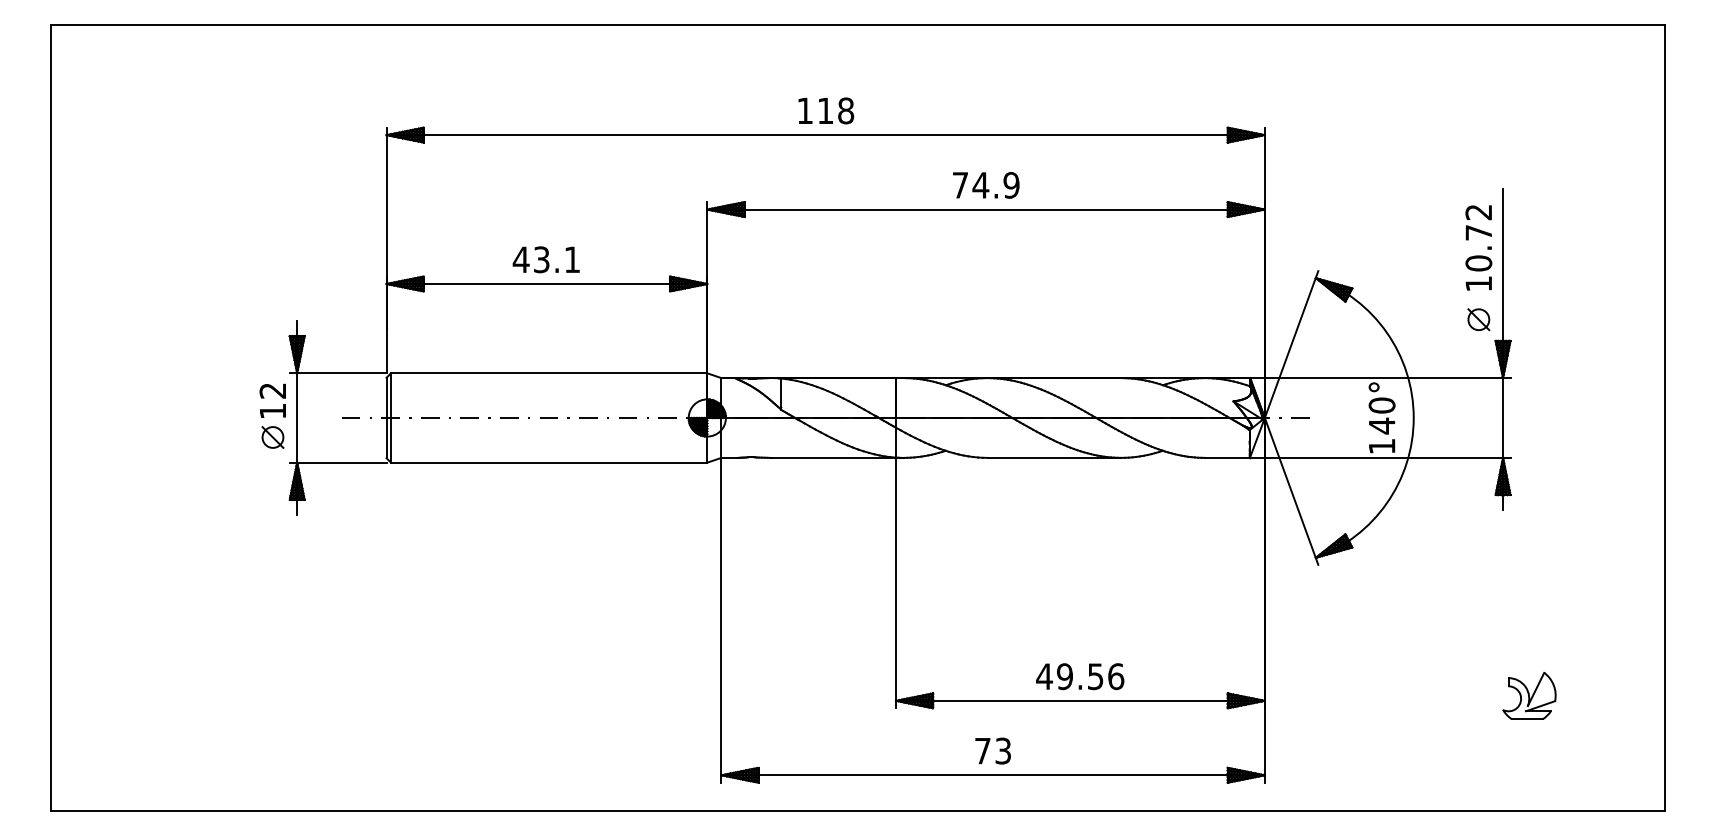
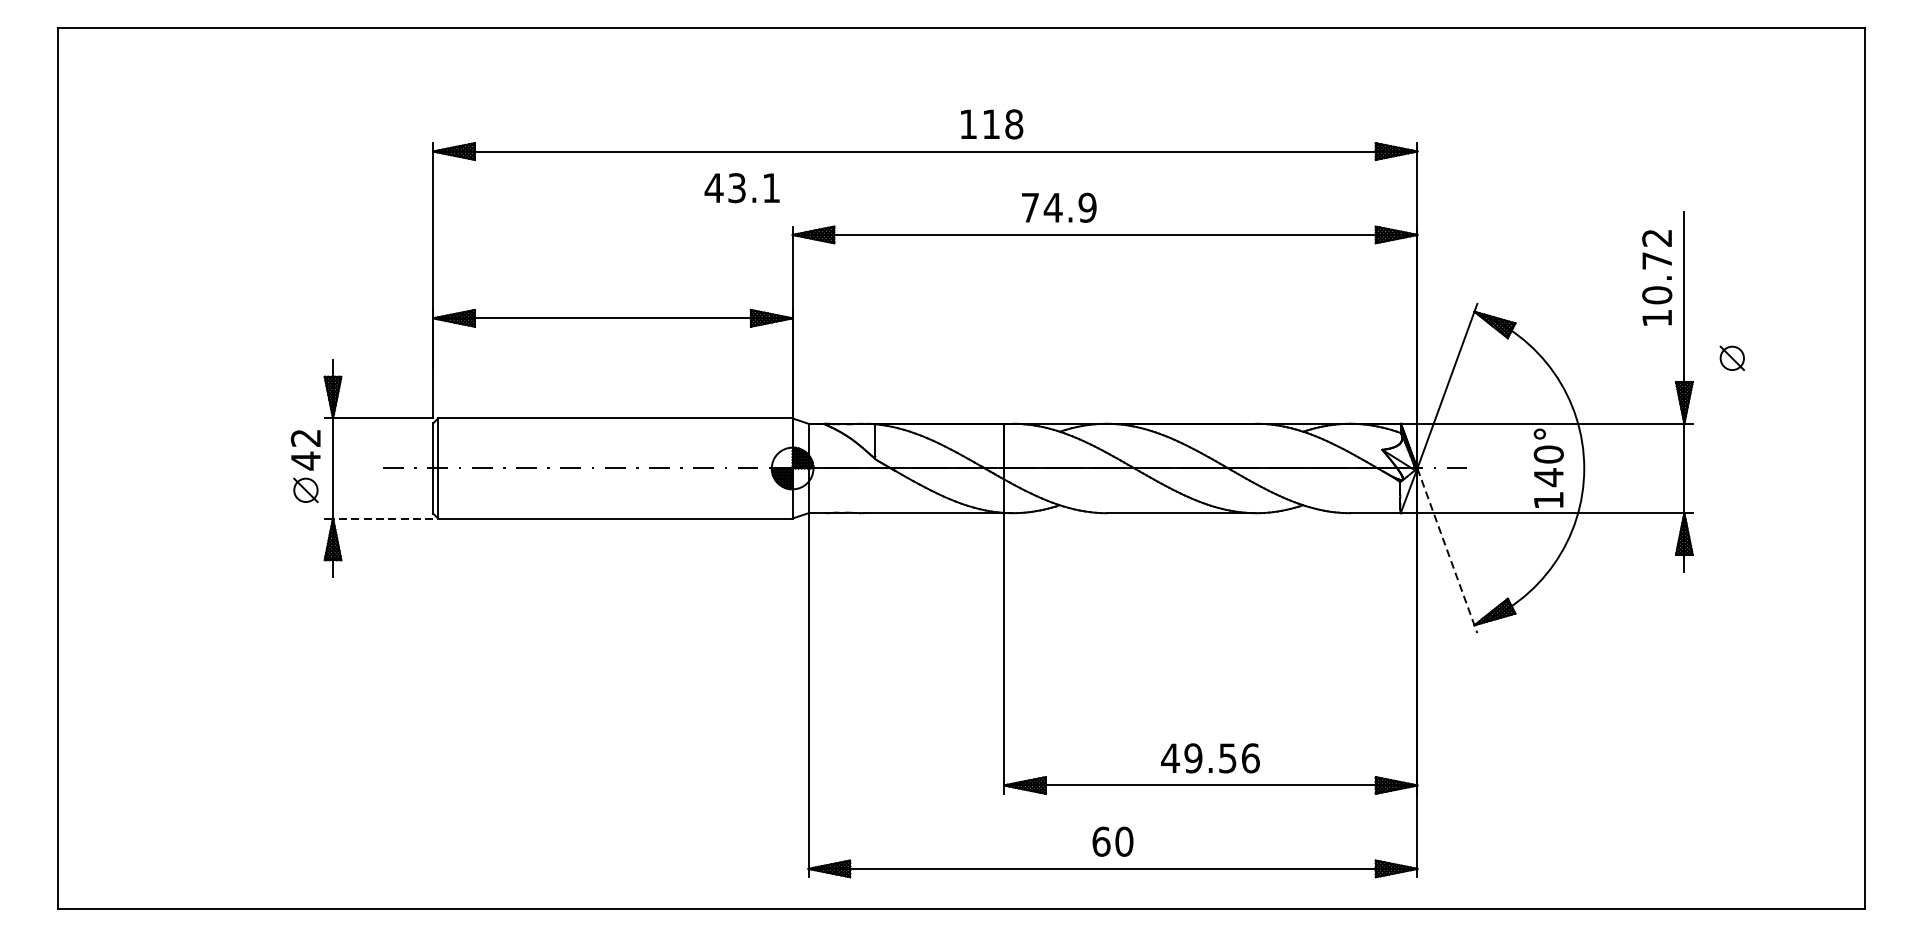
text: (826, 110) -> (992, 123), moved
text: (986, 185) -> (1059, 207), moved
text: (545, 259) -> (741, 187), moved
part: (1478, 319) -> (1731, 358), moved
text: (272, 410) -> (305, 460), 12 -> 42
line: (341, 462) -> (382, 518), solid -> dashed
line: (1291, 491) -> (1447, 550), solid -> dashed
part: (1529, 695) -> (1713, 779), removed
text: (993, 750) -> (1113, 841), 73 -> 60

